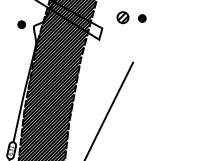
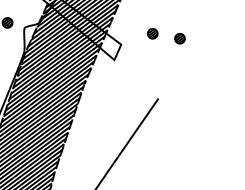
part: (122, 17) -> (152, 33), size x0.62

